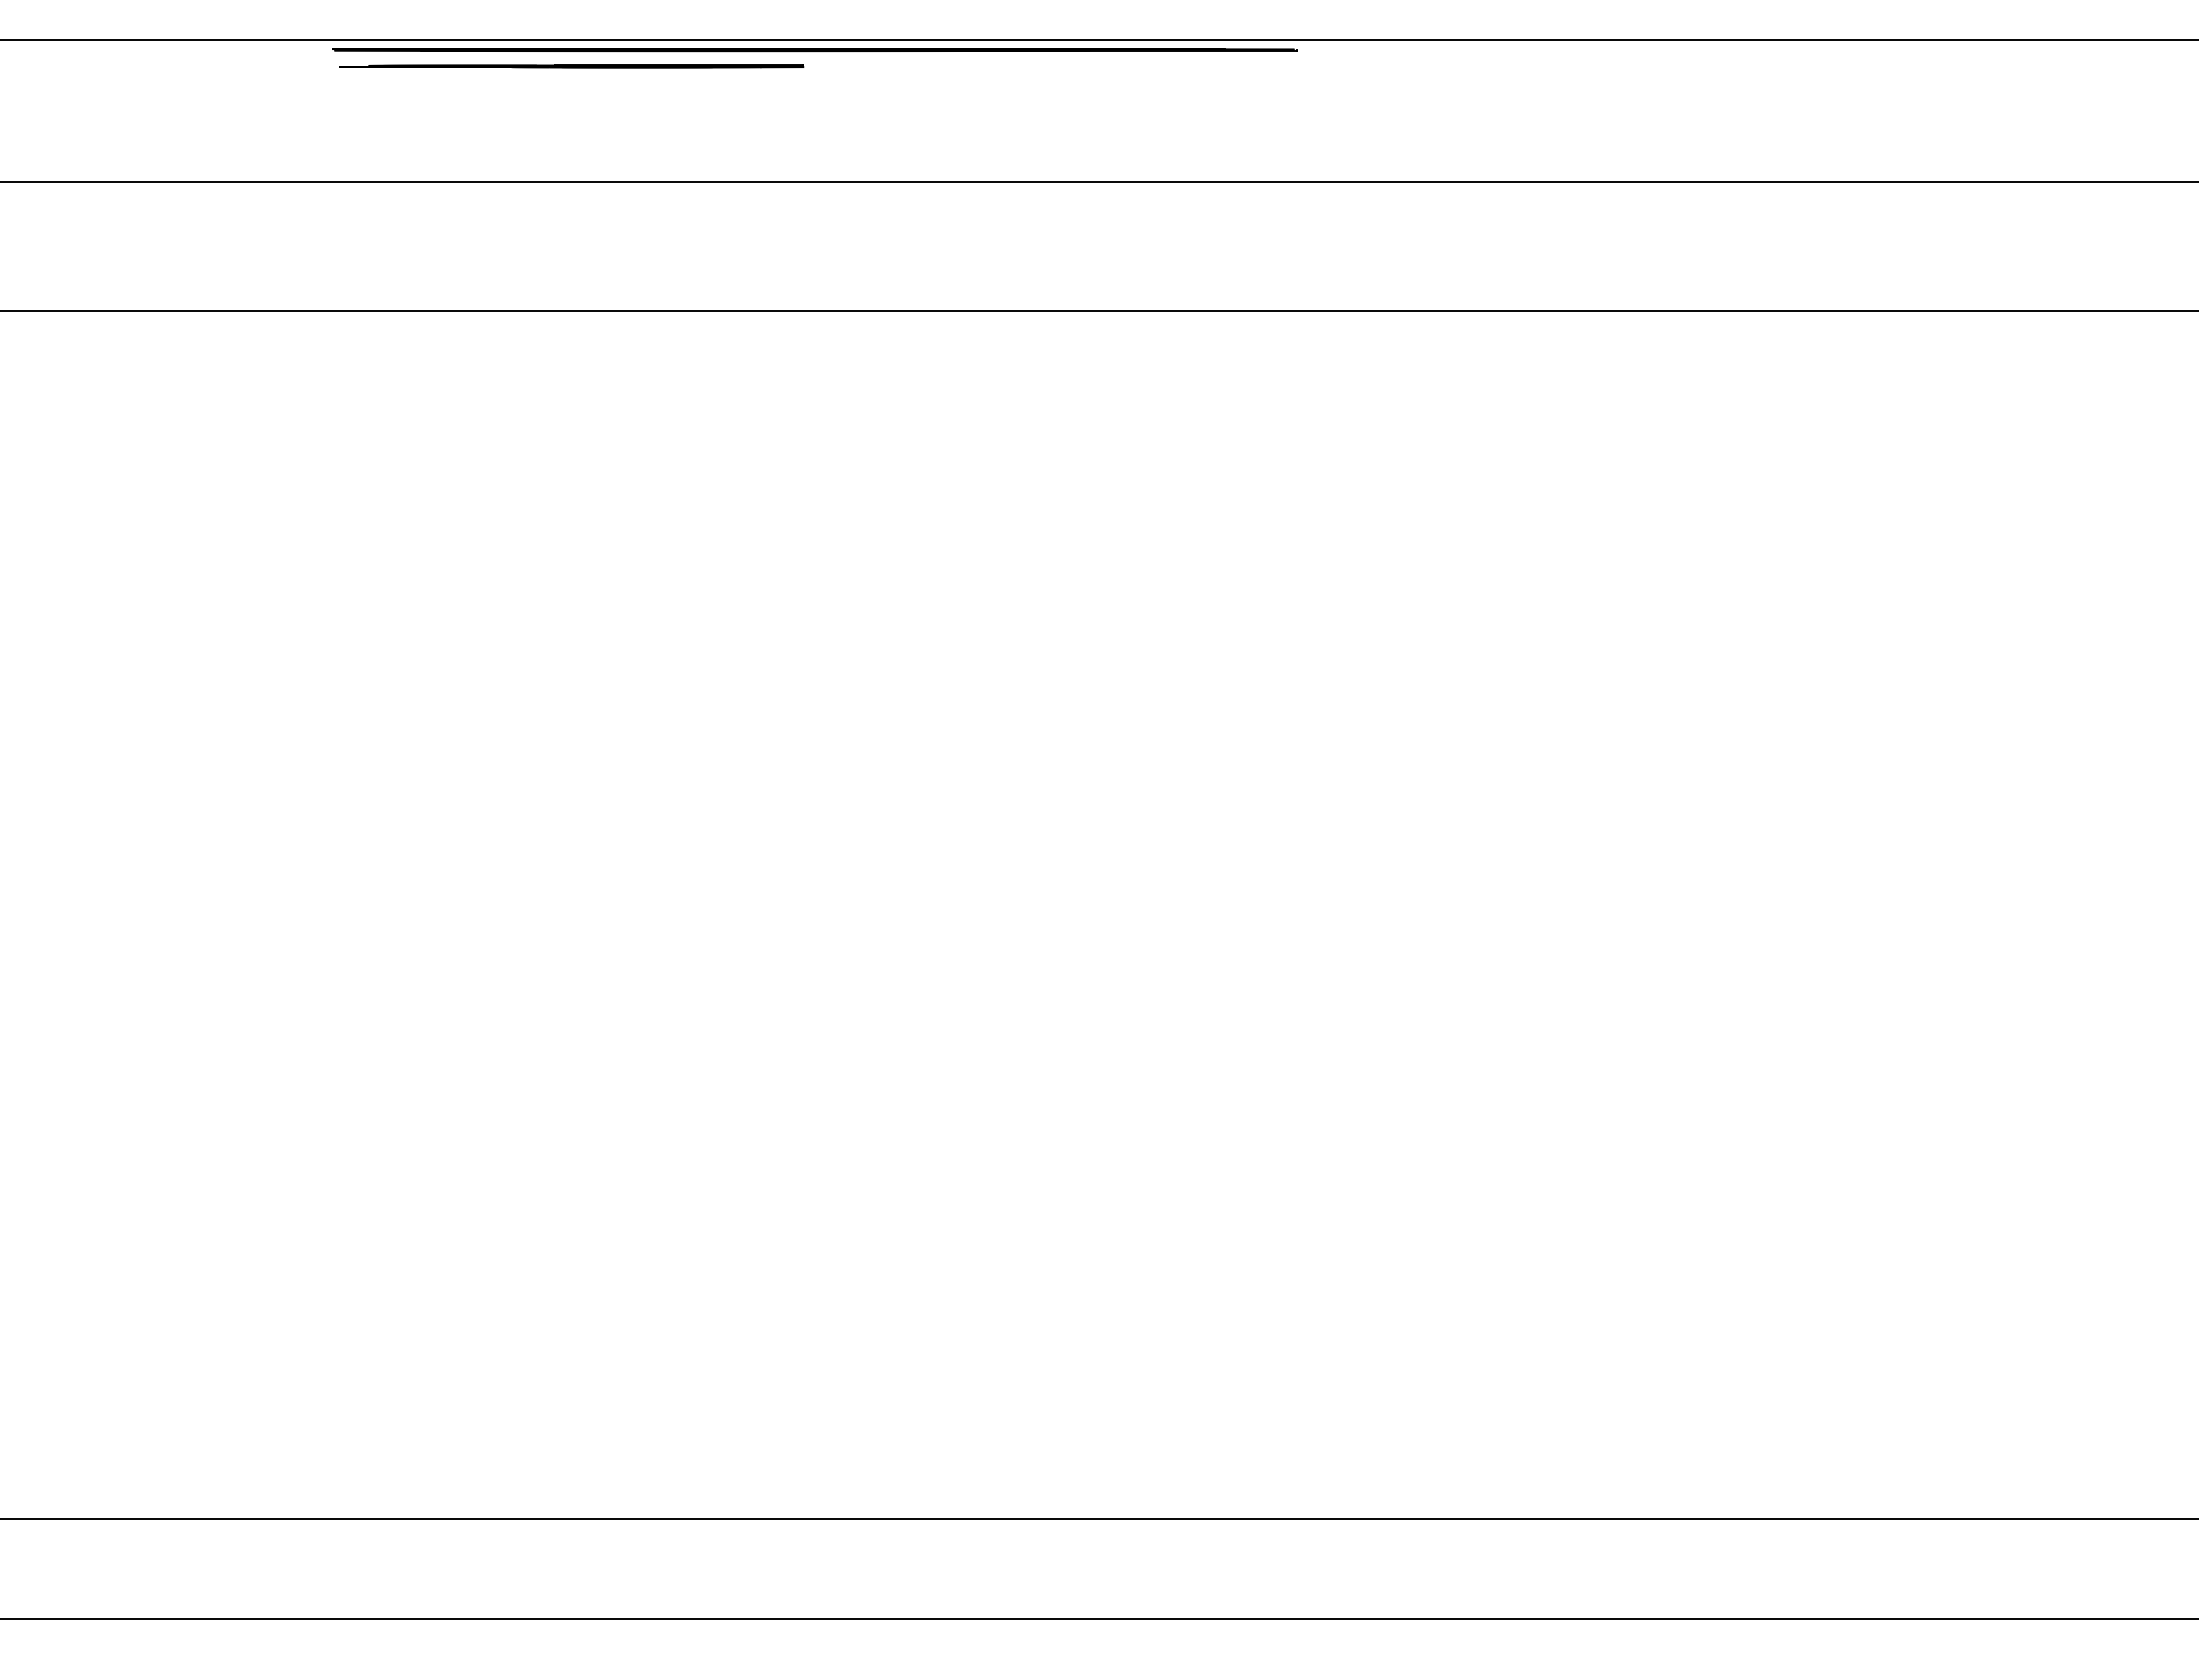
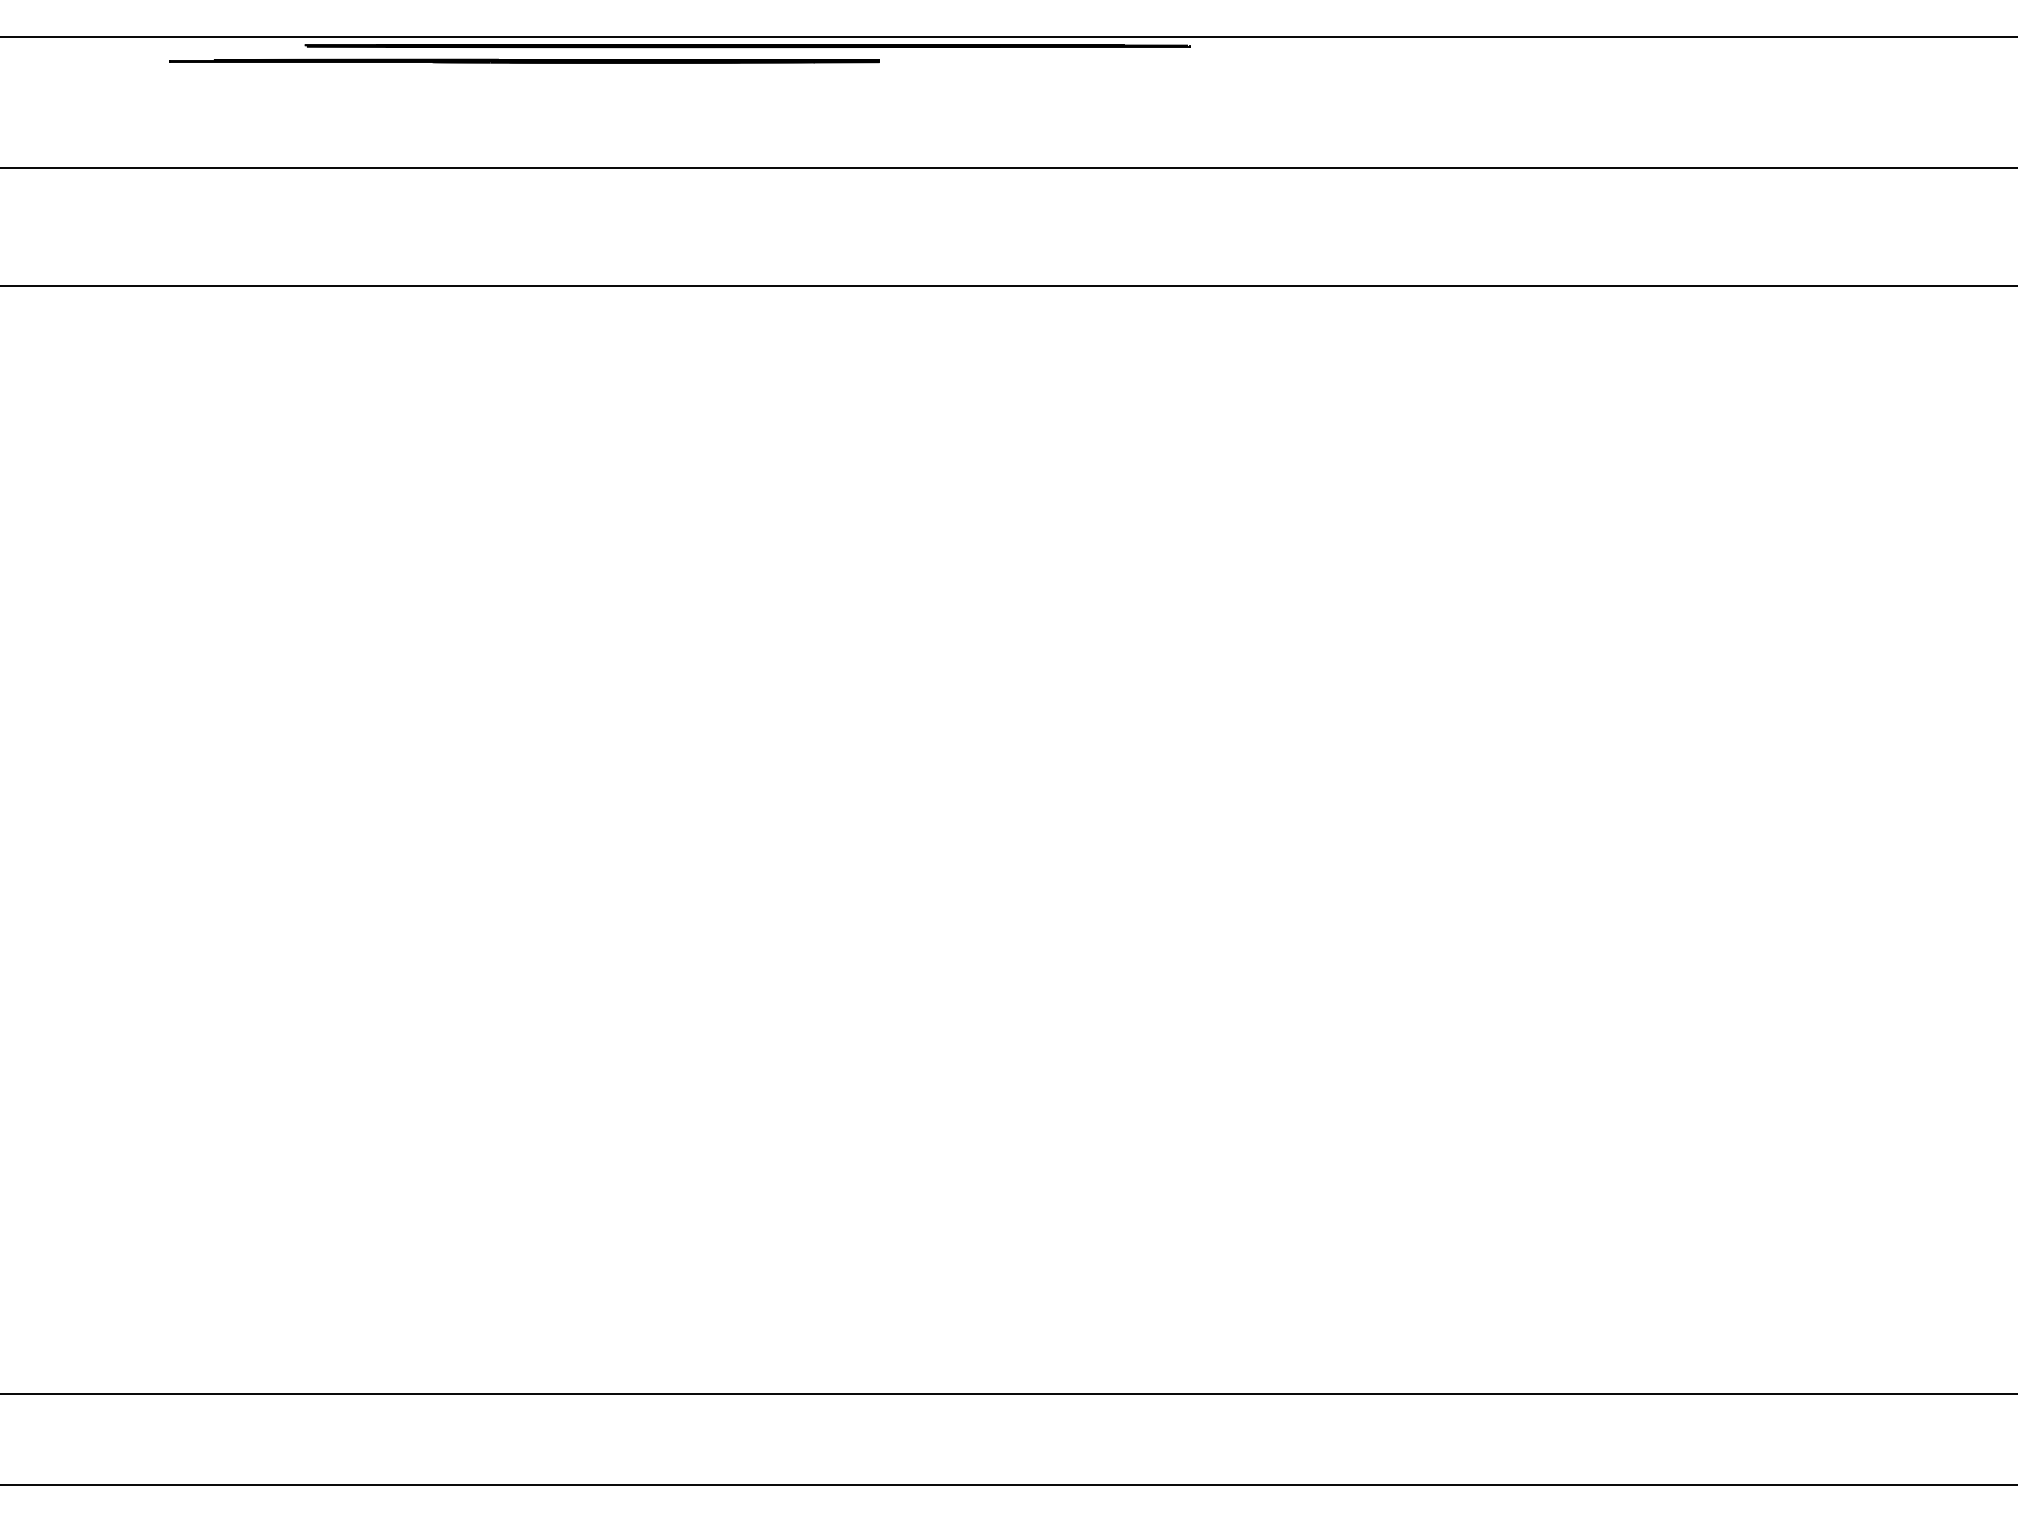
part: (571, 66) -> (524, 61), size x1.67

